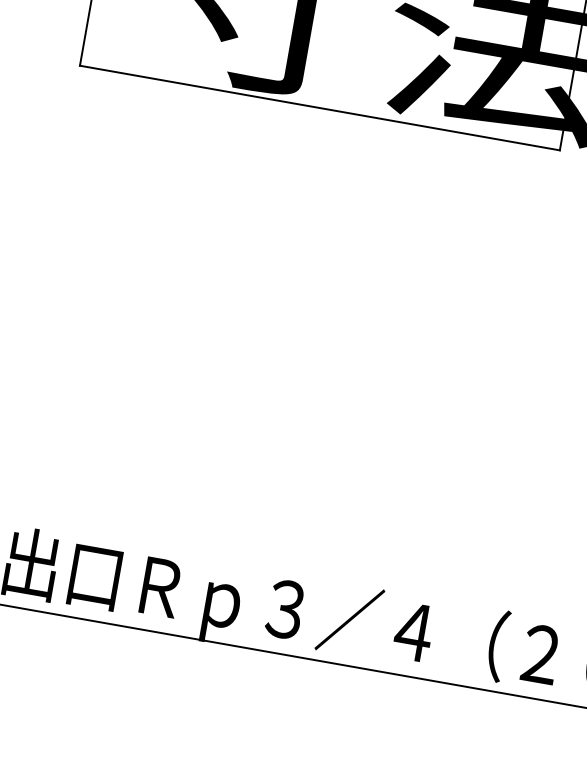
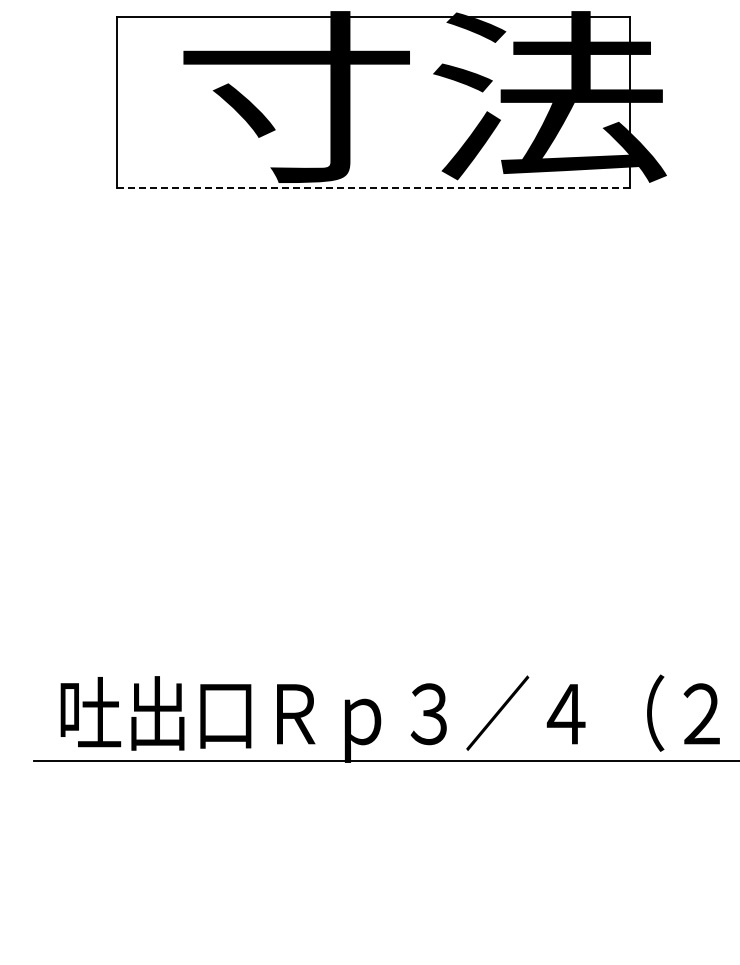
line: (320, 108) -> (373, 188), solid -> dashed

